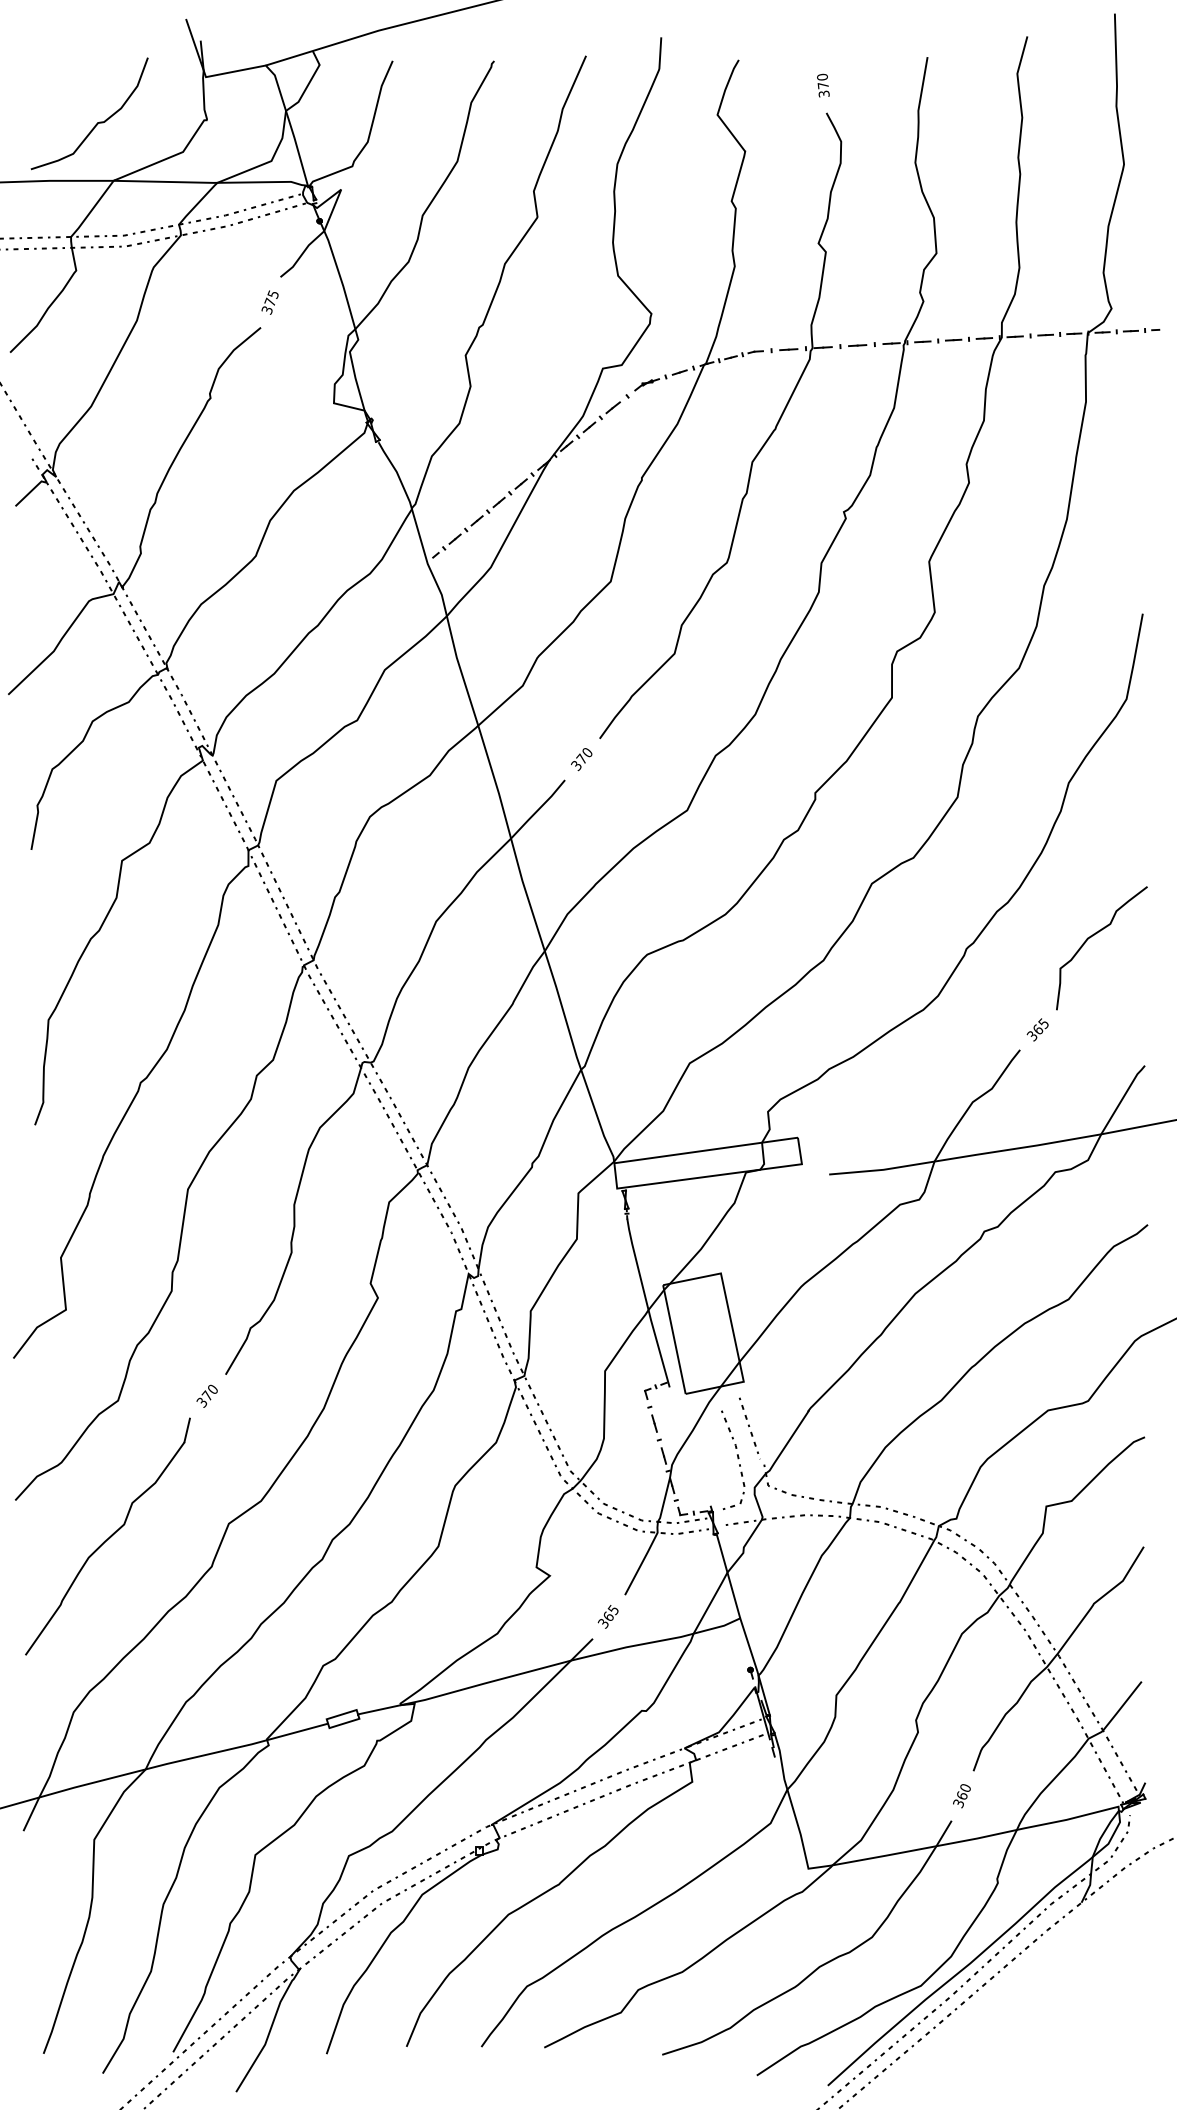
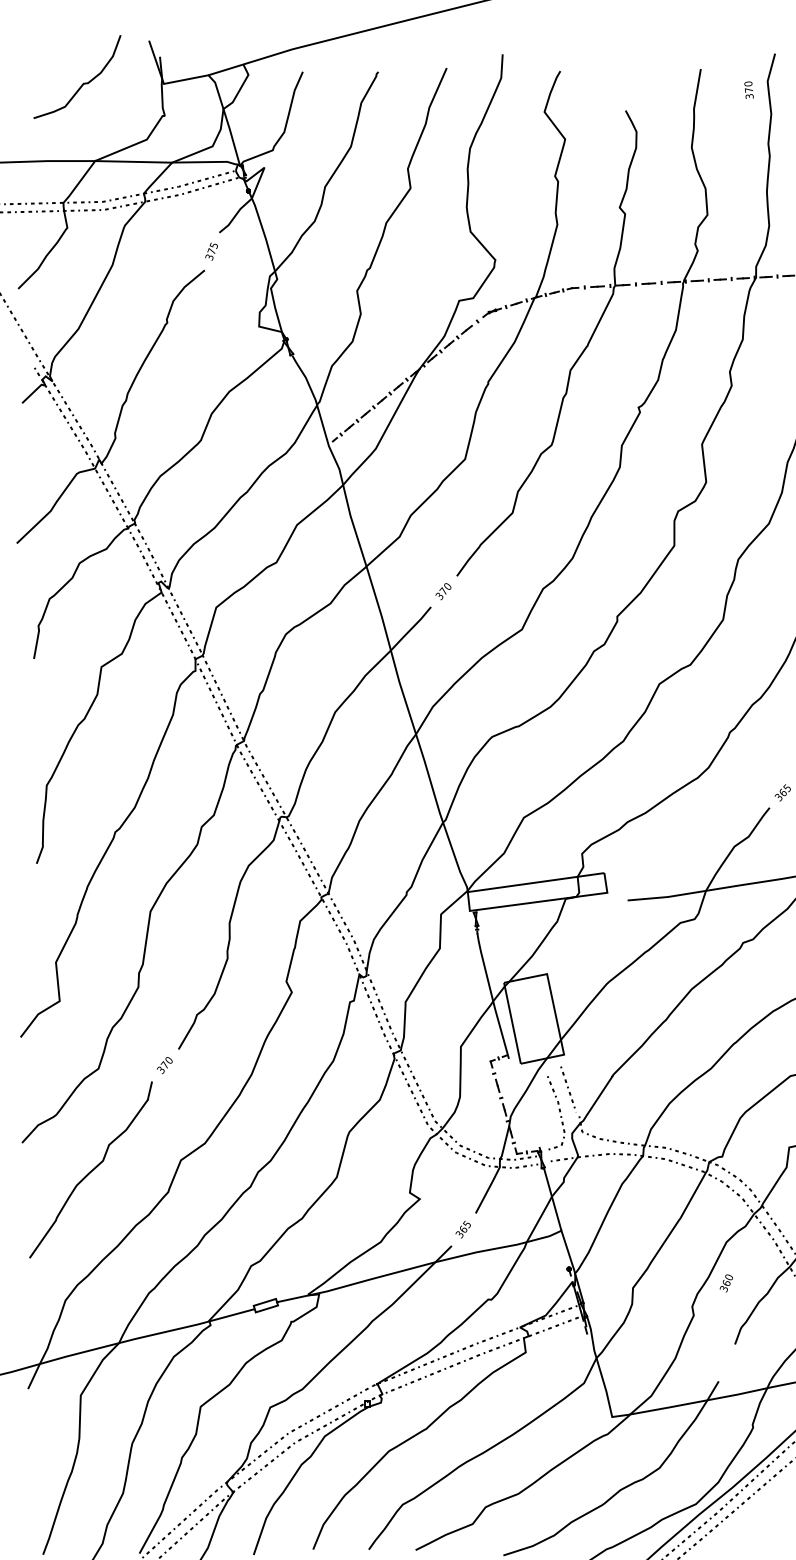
text: (823, 85) -> (749, 90), moved
curve: (97, 122) -> (83, 83), moved
text: (961, 1796) -> (726, 1283), moved

